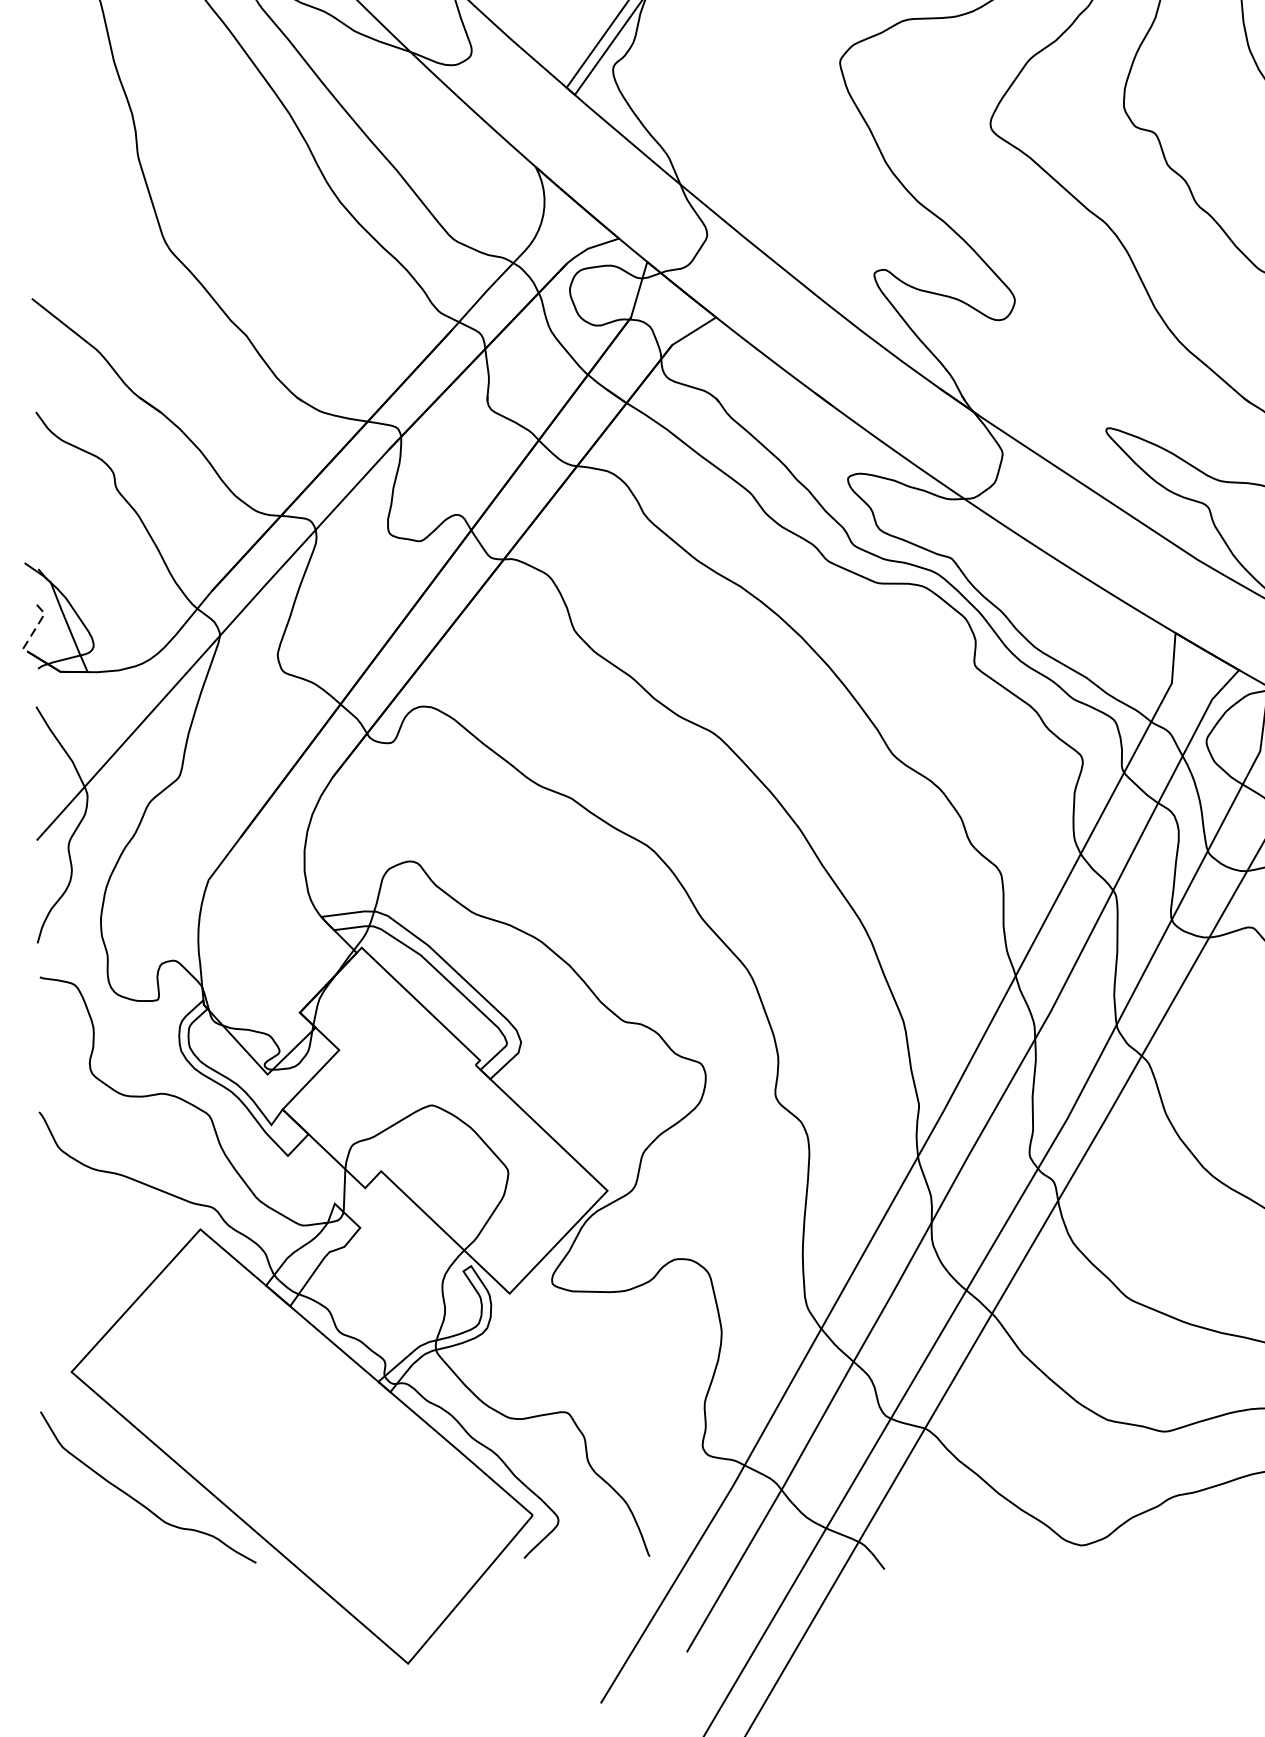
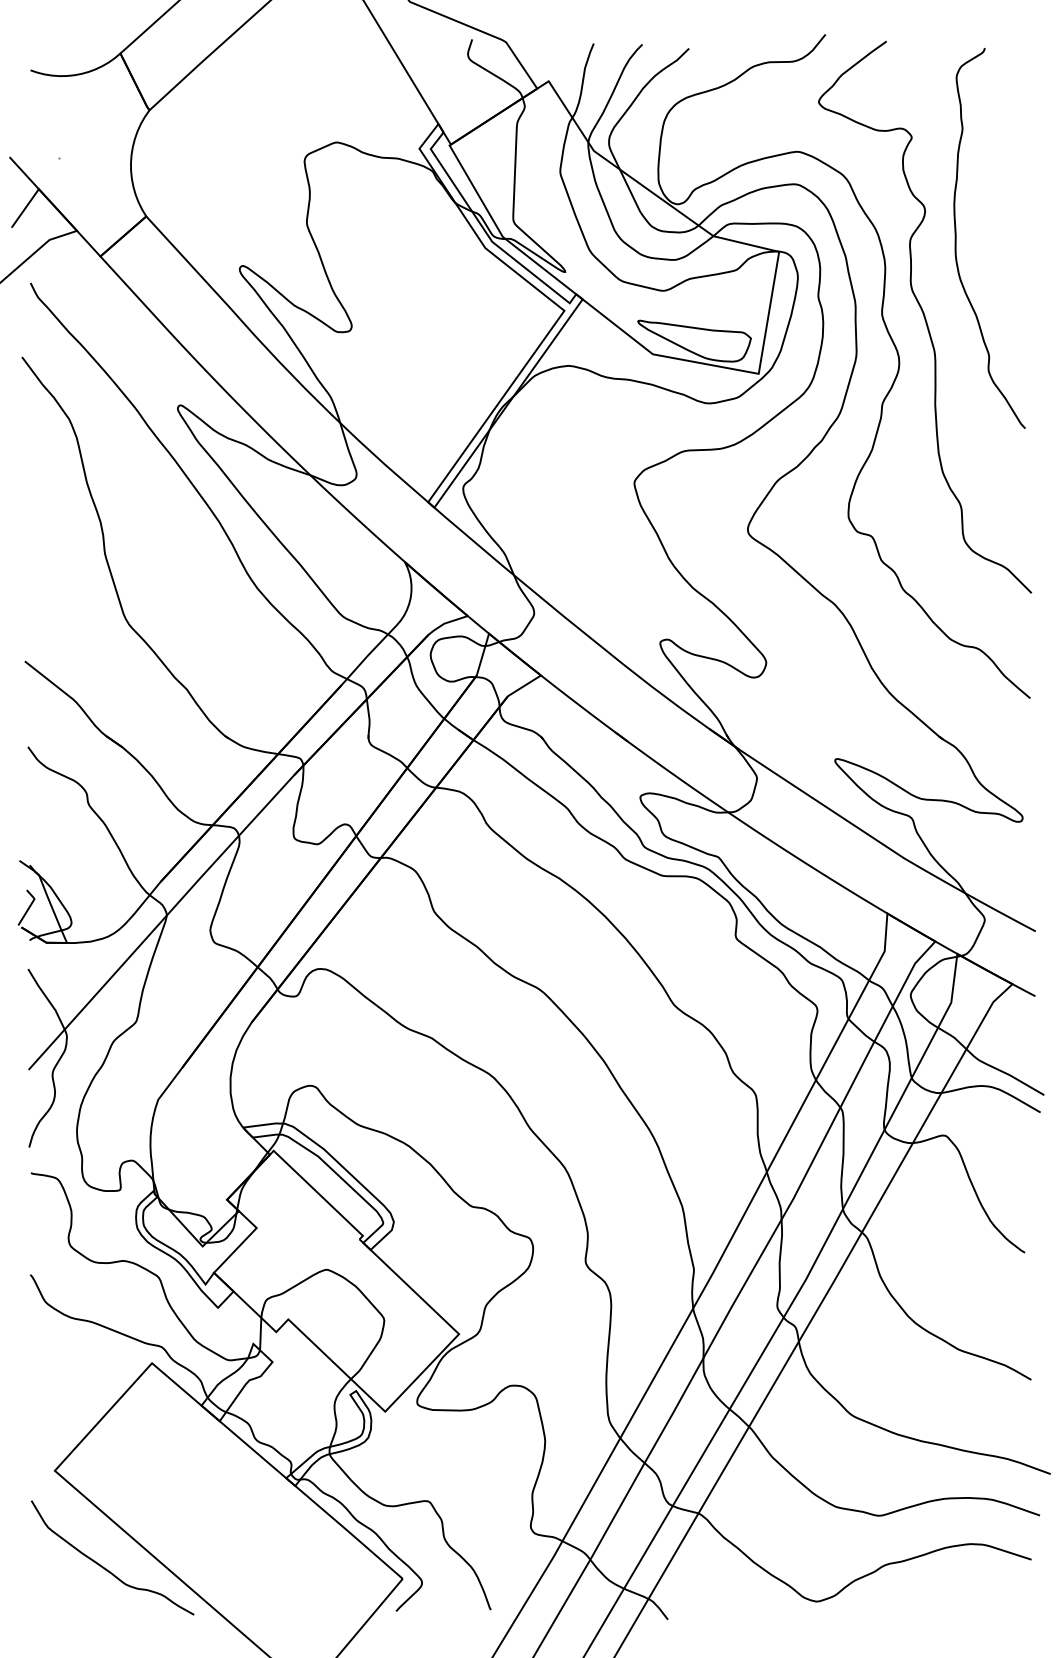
line: (39, 622) -> (30, 905), dashed -> solid

